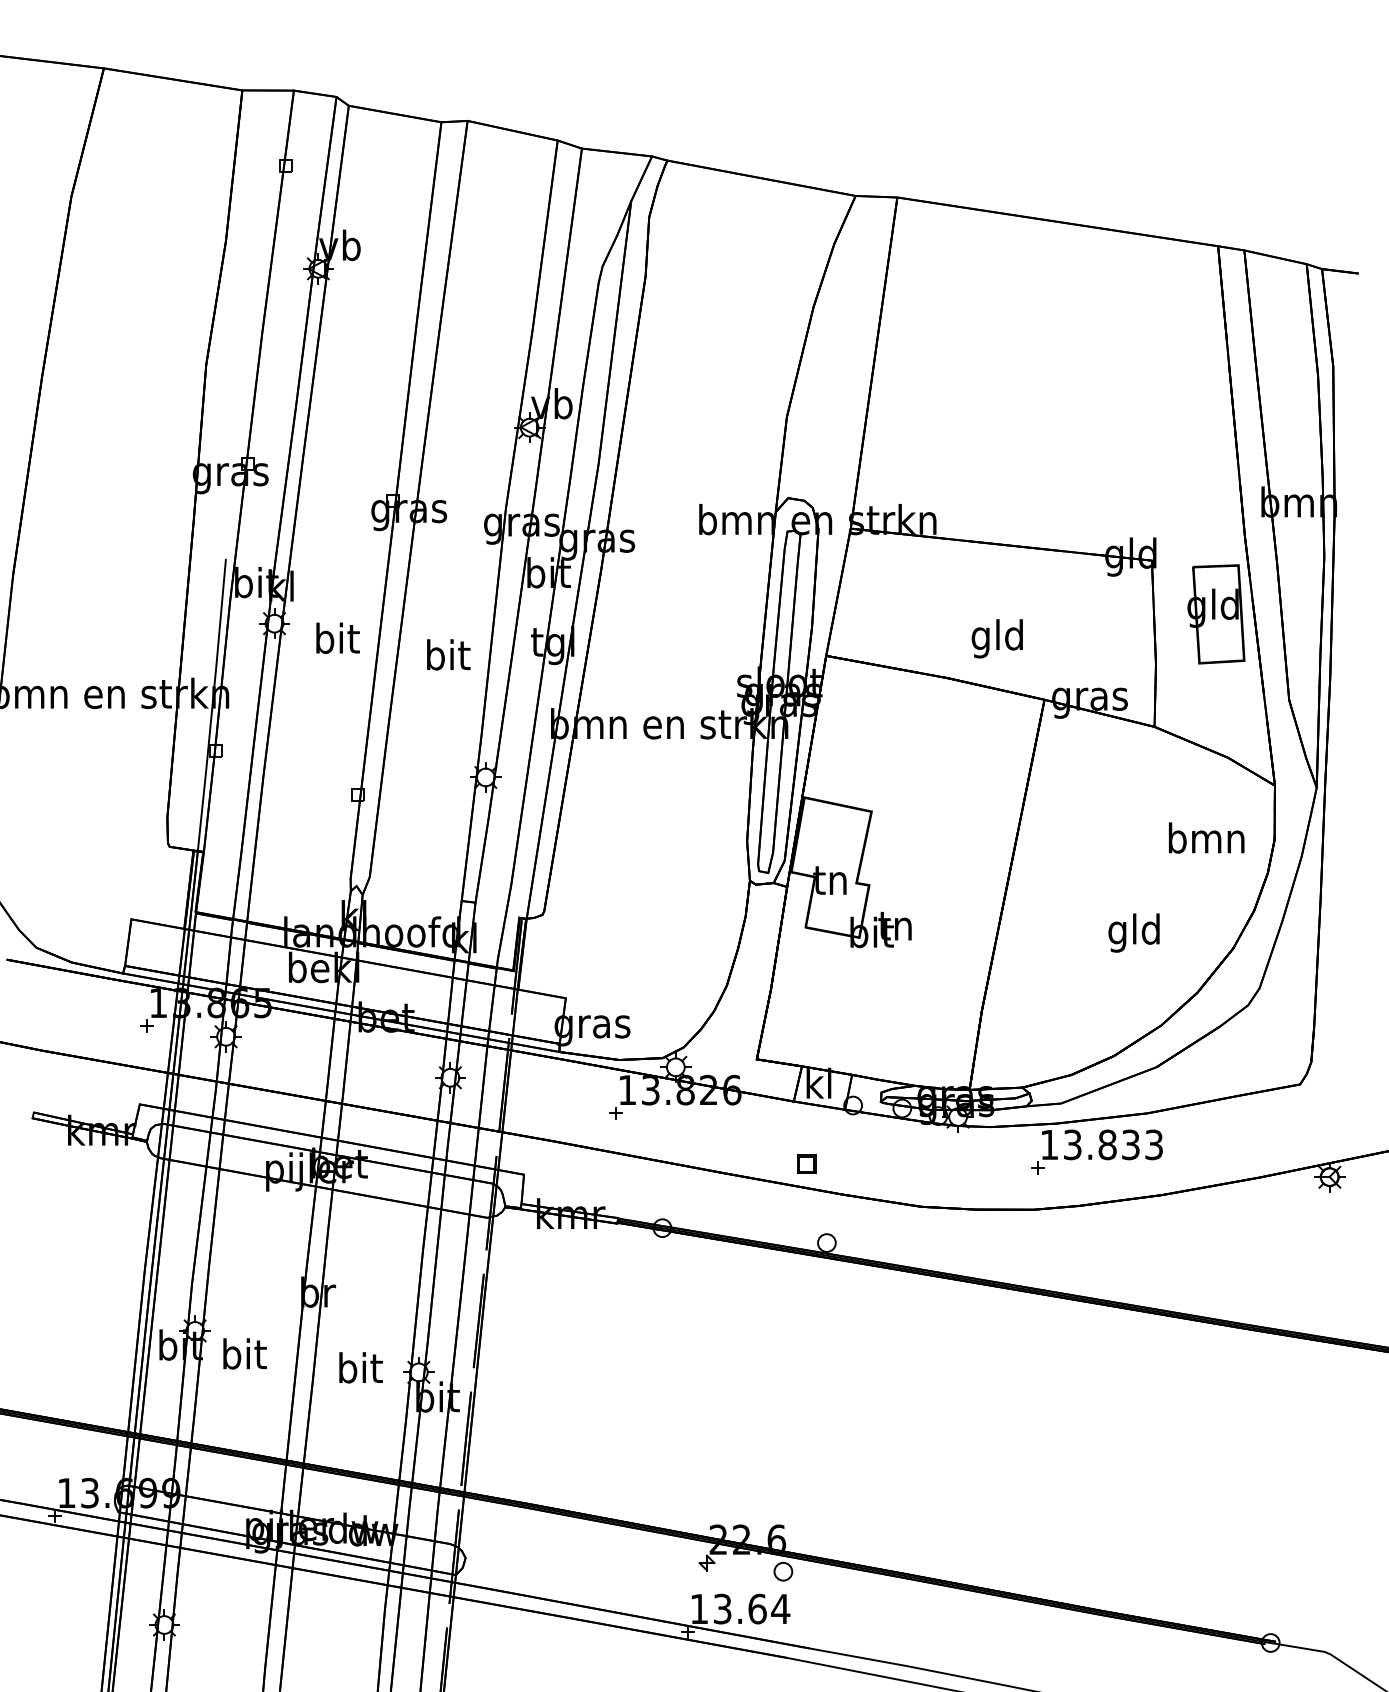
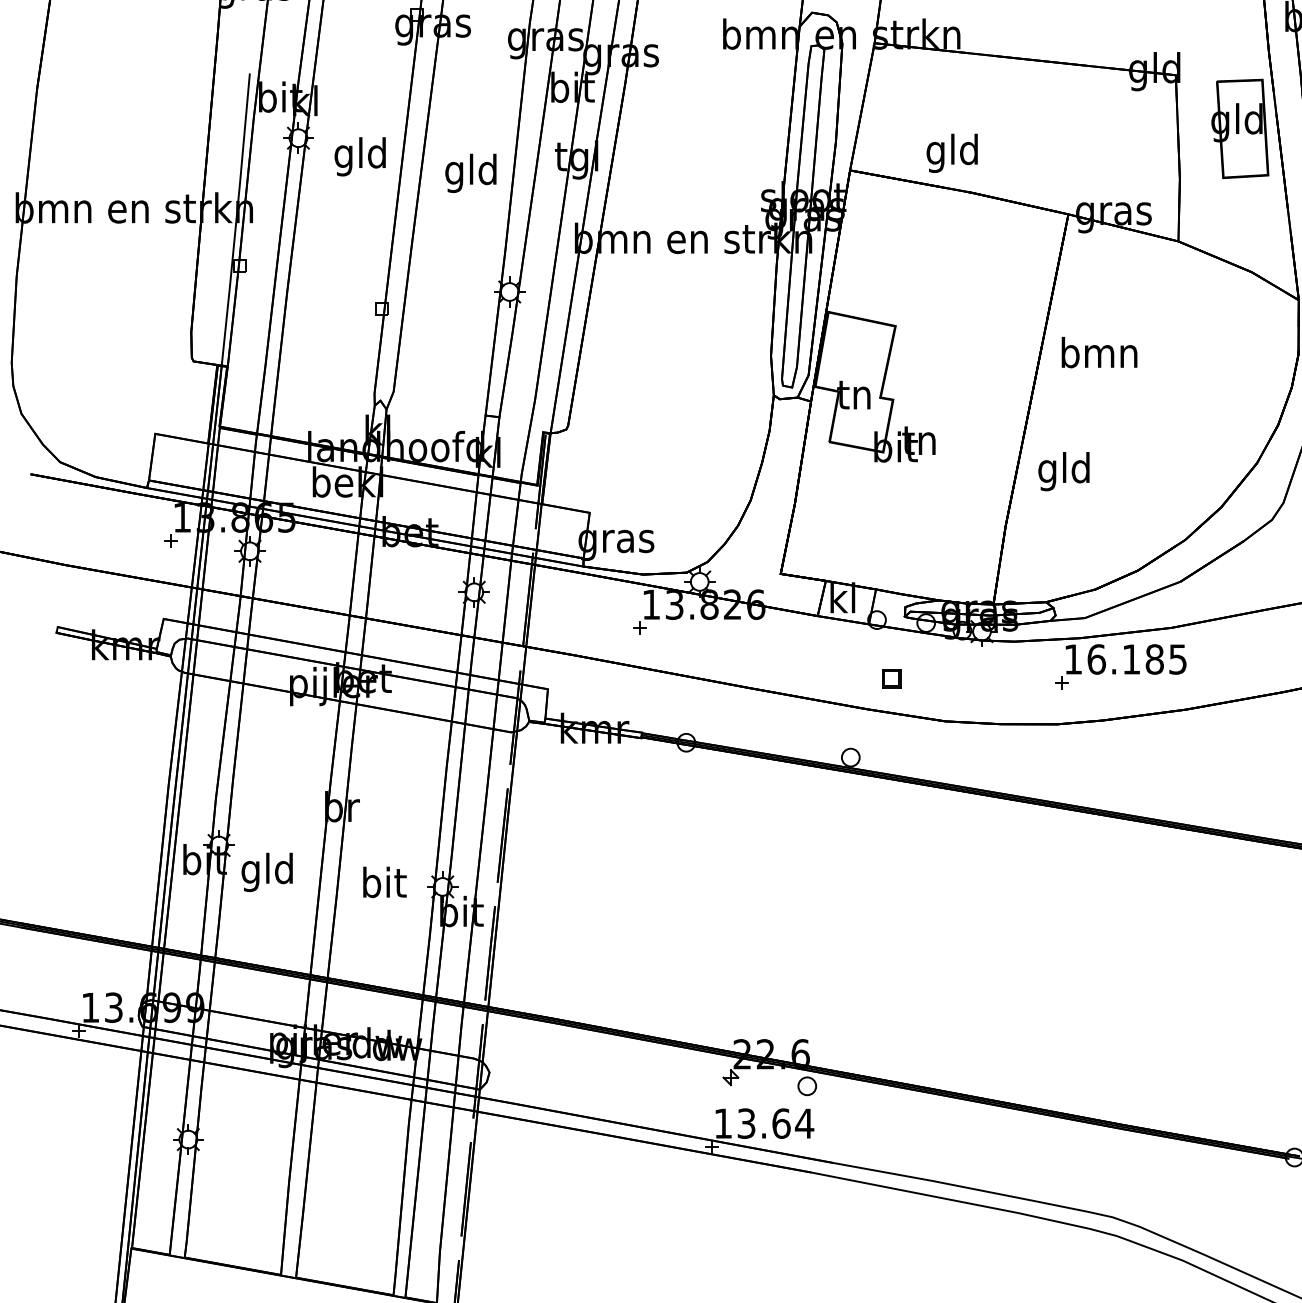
text: (996, 638) -> (951, 153), moved
text: (335, 641) -> (359, 156), bit -> gld
text: (446, 658) -> (470, 173), bit -> gld
text: (1206, 837) -> (1099, 352), moved
text: (1133, 932) -> (1063, 471), moved
text: (1112, 1144) -> (1136, 659), 13.833 -> 16.185
part: (806, 1163) -> (891, 678), moved
text: (242, 1357) -> (266, 872), bit -> gld

